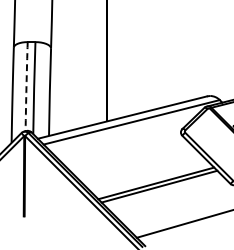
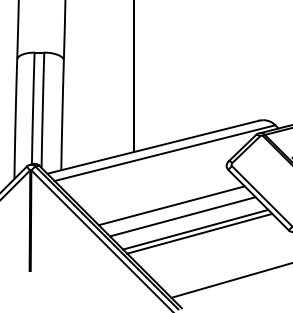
arc: (26, 86) -> (33, 108), dashed -> solid
line: (136, 163) -> (170, 204), added
line: (145, 172) -> (182, 216), added

